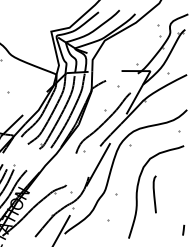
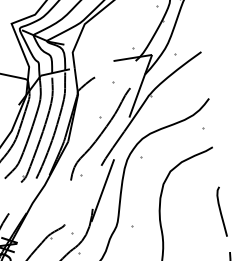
curve: (154, 194) -> (221, 212), moved

